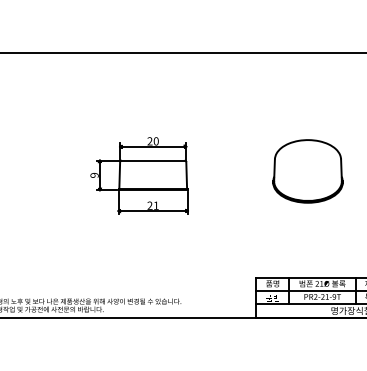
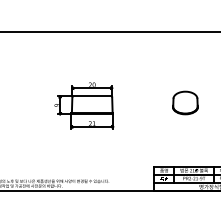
part: (308, 170) -> (185, 102), size x0.6

